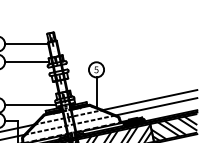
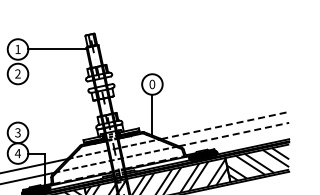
line: (27, 62) -> (58, 74), removed
text: (96, 69) -> (152, 84), 5 -> 0
line: (150, 100) -> (225, 125), solid -> dashed
line: (30, 105) -> (62, 132), removed
line: (157, 106) -> (234, 134), solid -> dashed

